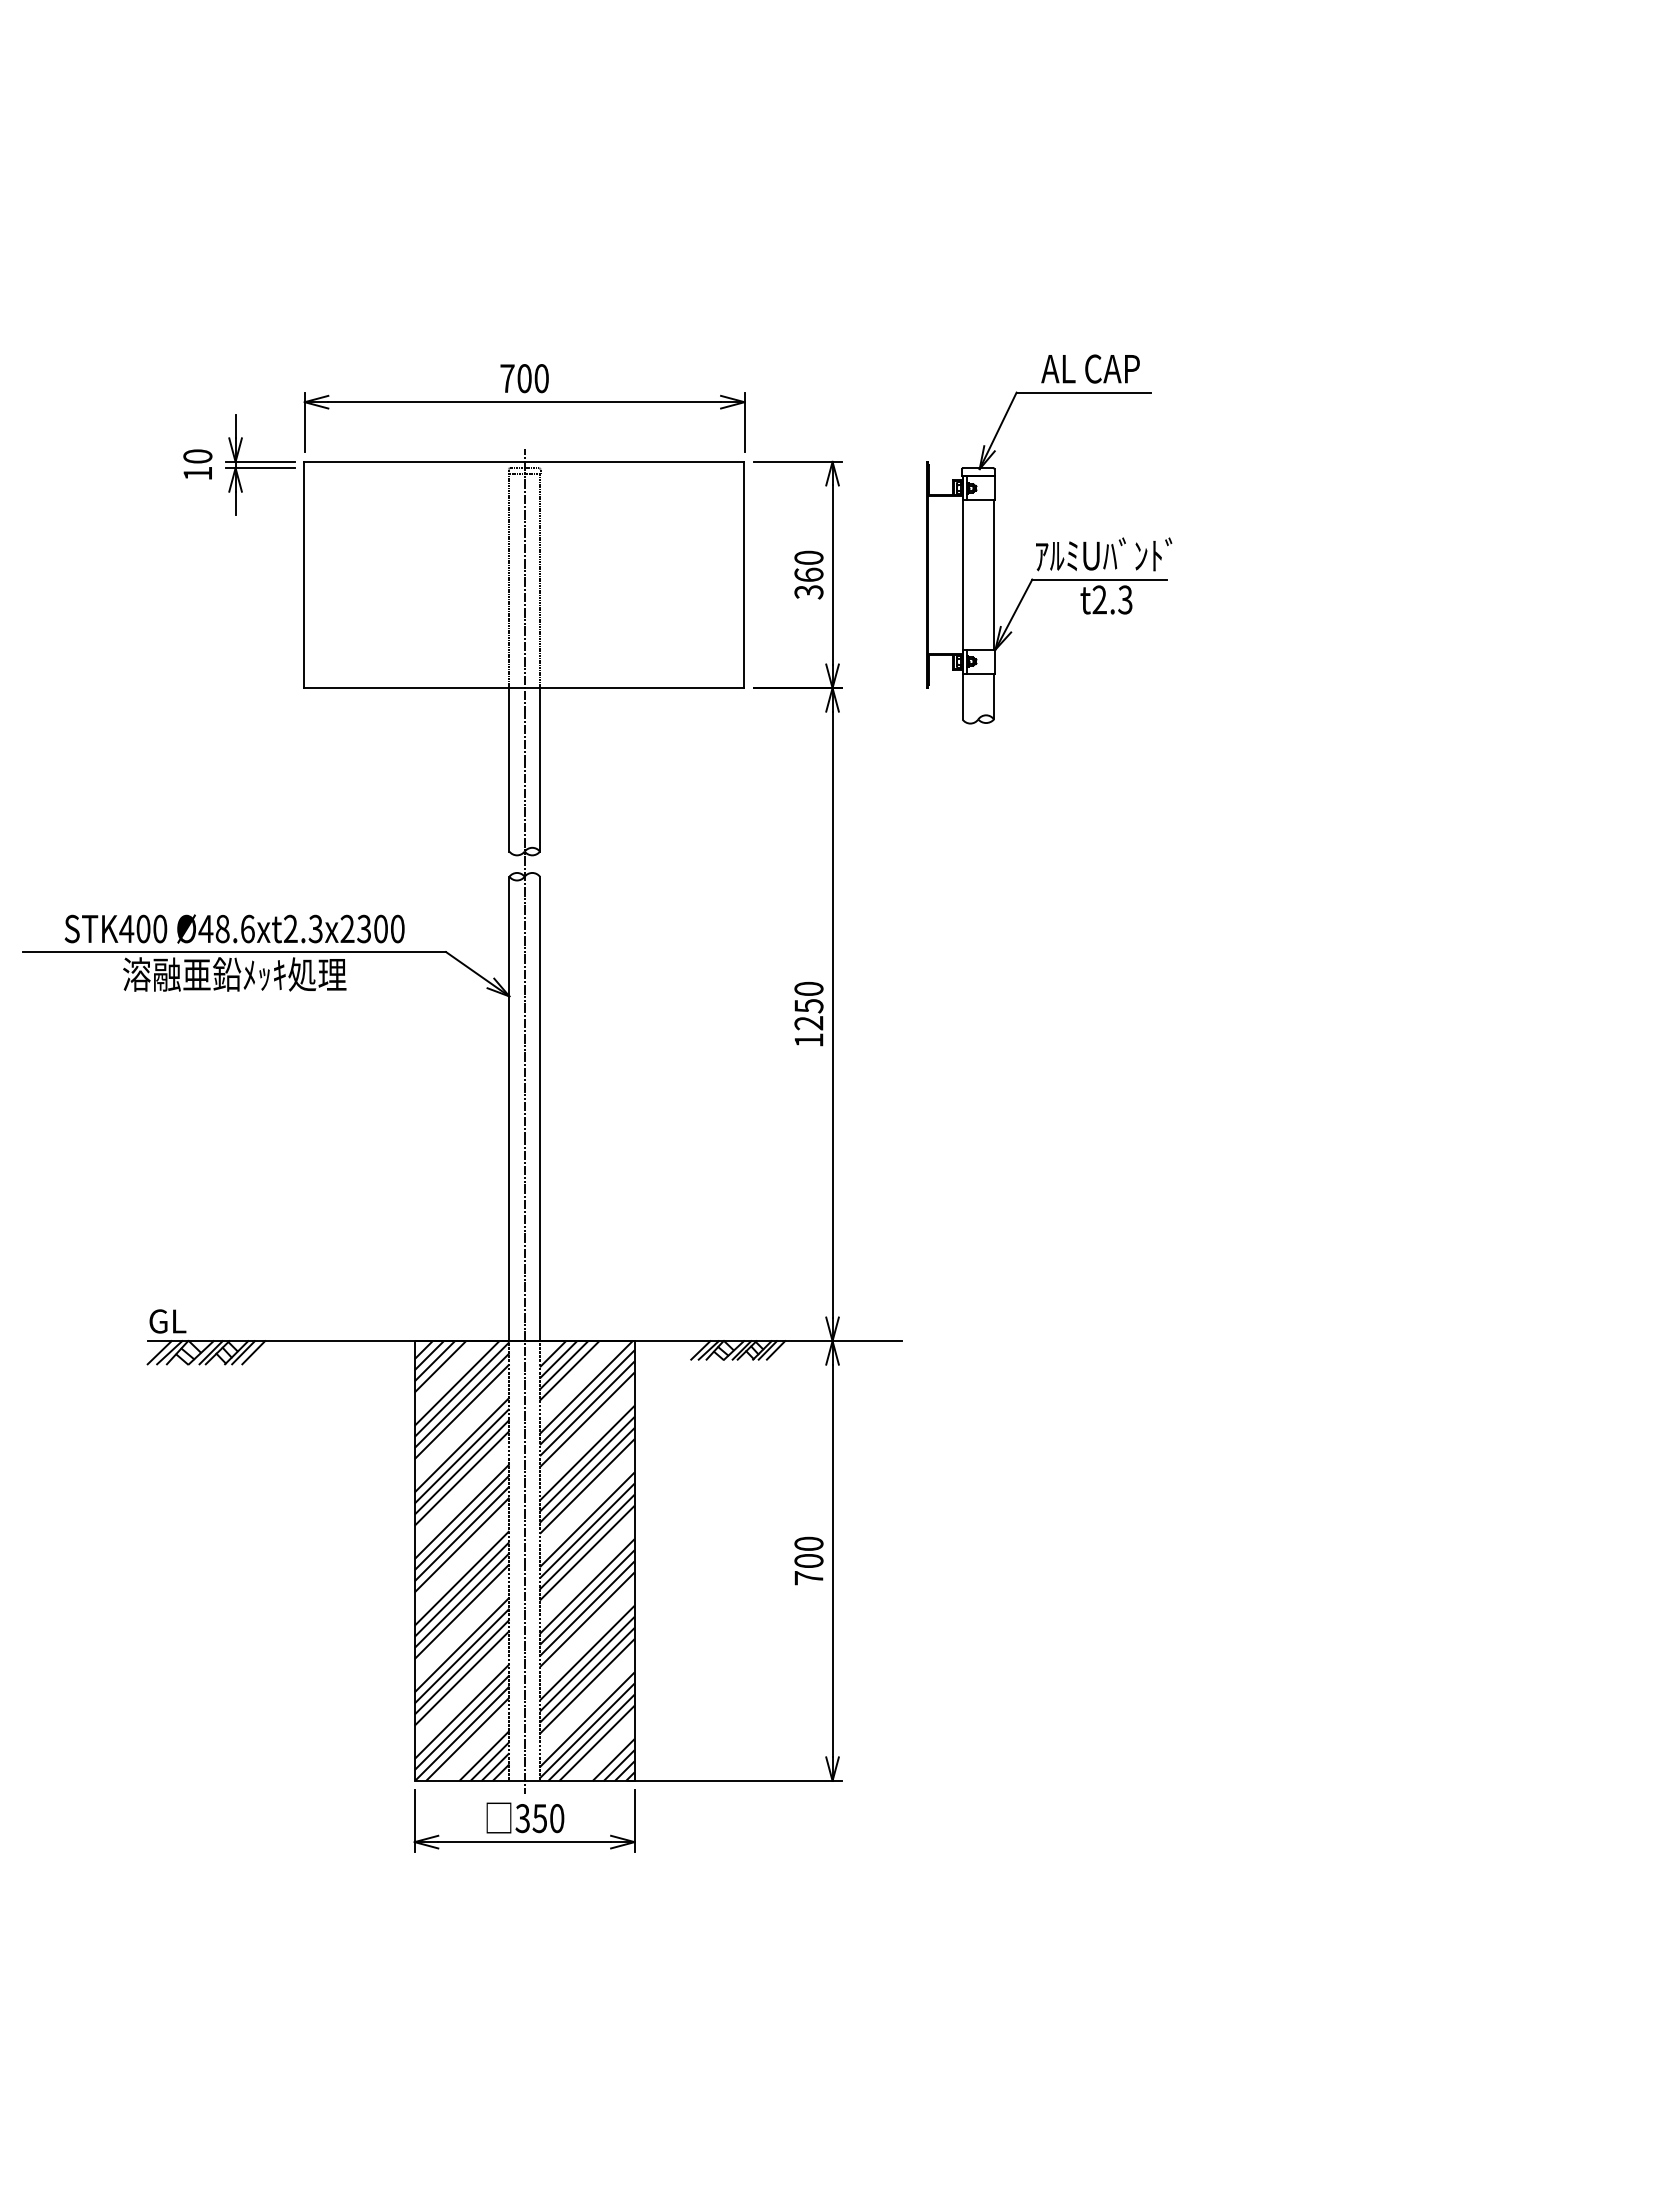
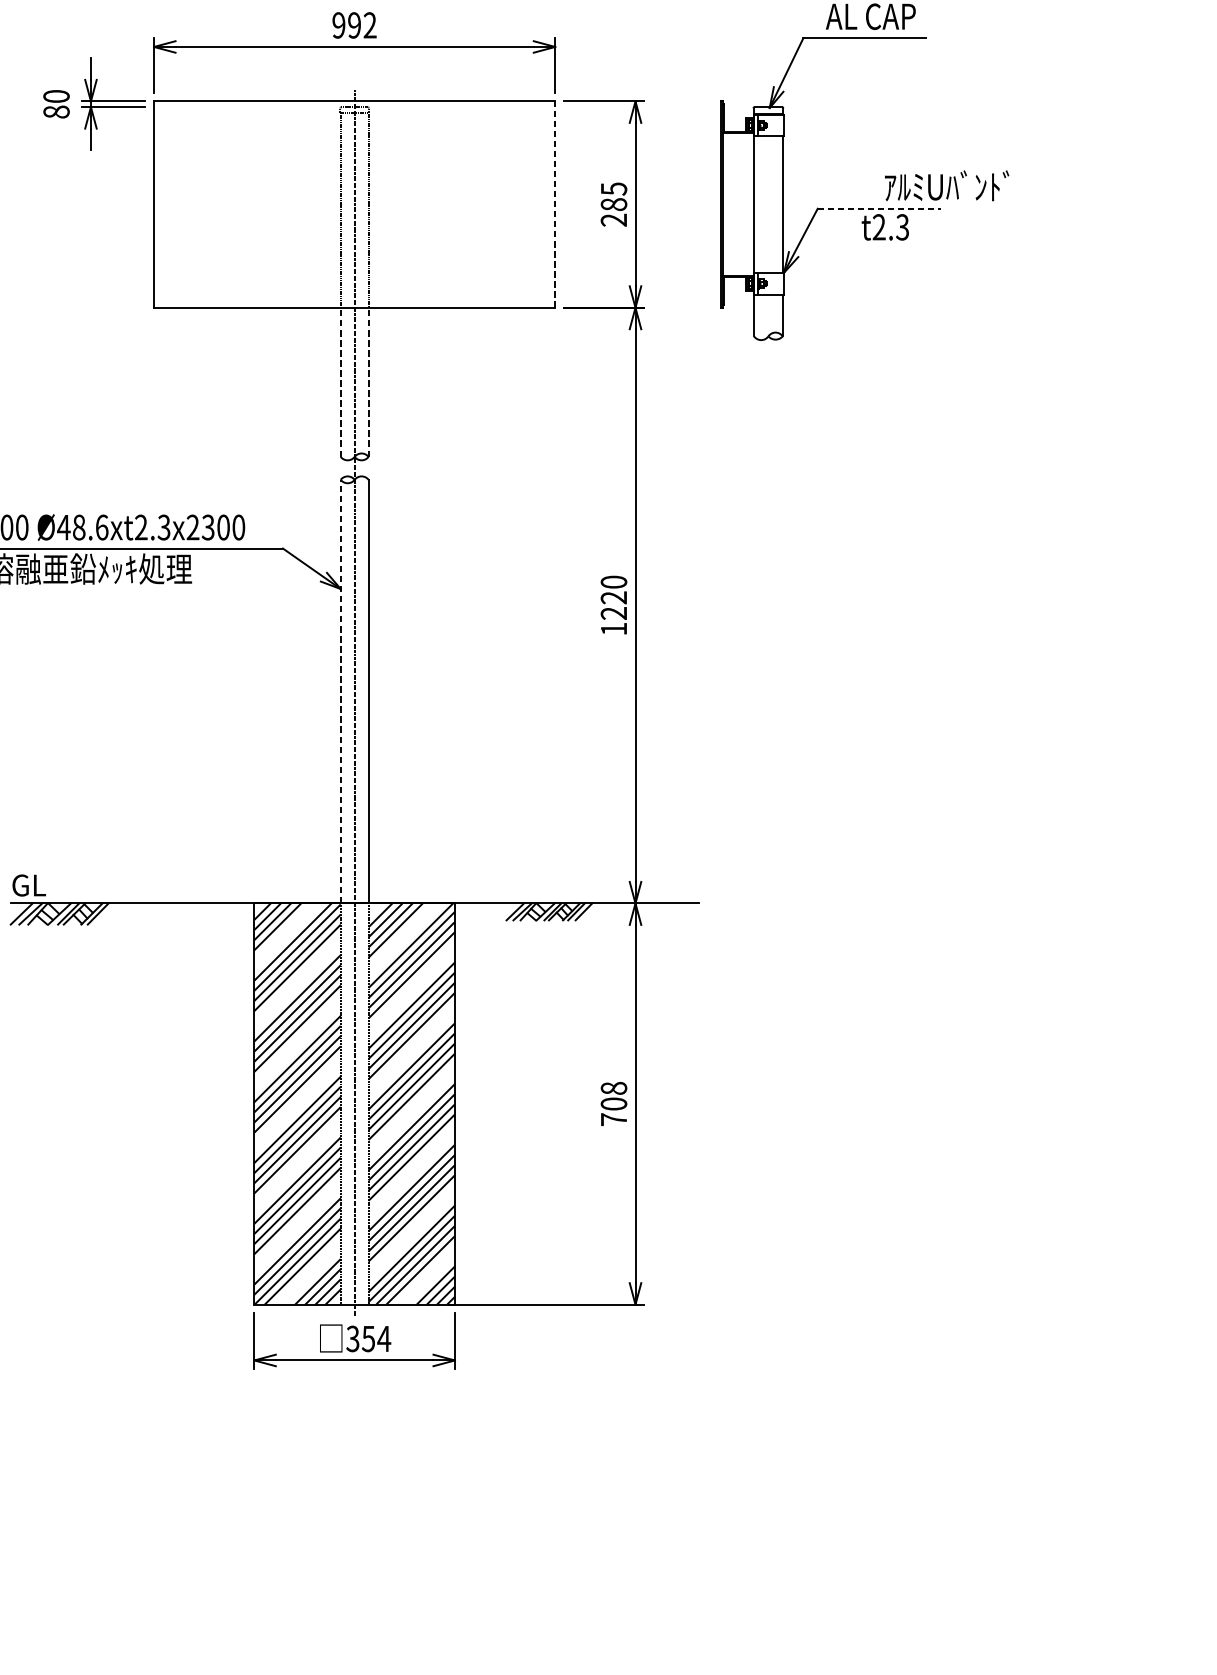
text: (524, 378) -> (354, 25), 700 -> 992
text: (197, 473) -> (56, 112), 10 -> 80
text: (1104, 554) -> (947, 185), moved
line: (744, 574) -> (555, 204), solid -> dashed
text: (808, 574) -> (613, 204), 360 -> 285
line: (1100, 579) -> (879, 208), solid -> dashed
line: (509, 769) -> (340, 382), solid -> dashed
line: (539, 769) -> (368, 382), solid -> dashed
text: (808, 1006) -> (613, 598), 1250 -> 1220
line: (509, 1108) -> (340, 691), solid -> dashed
line: (253, 1352) -> (107, 913), removed
text: (809, 1543) -> (614, 1088), 700 -> 708
text: (556, 1818) -> (383, 1338), 350 -> 354

